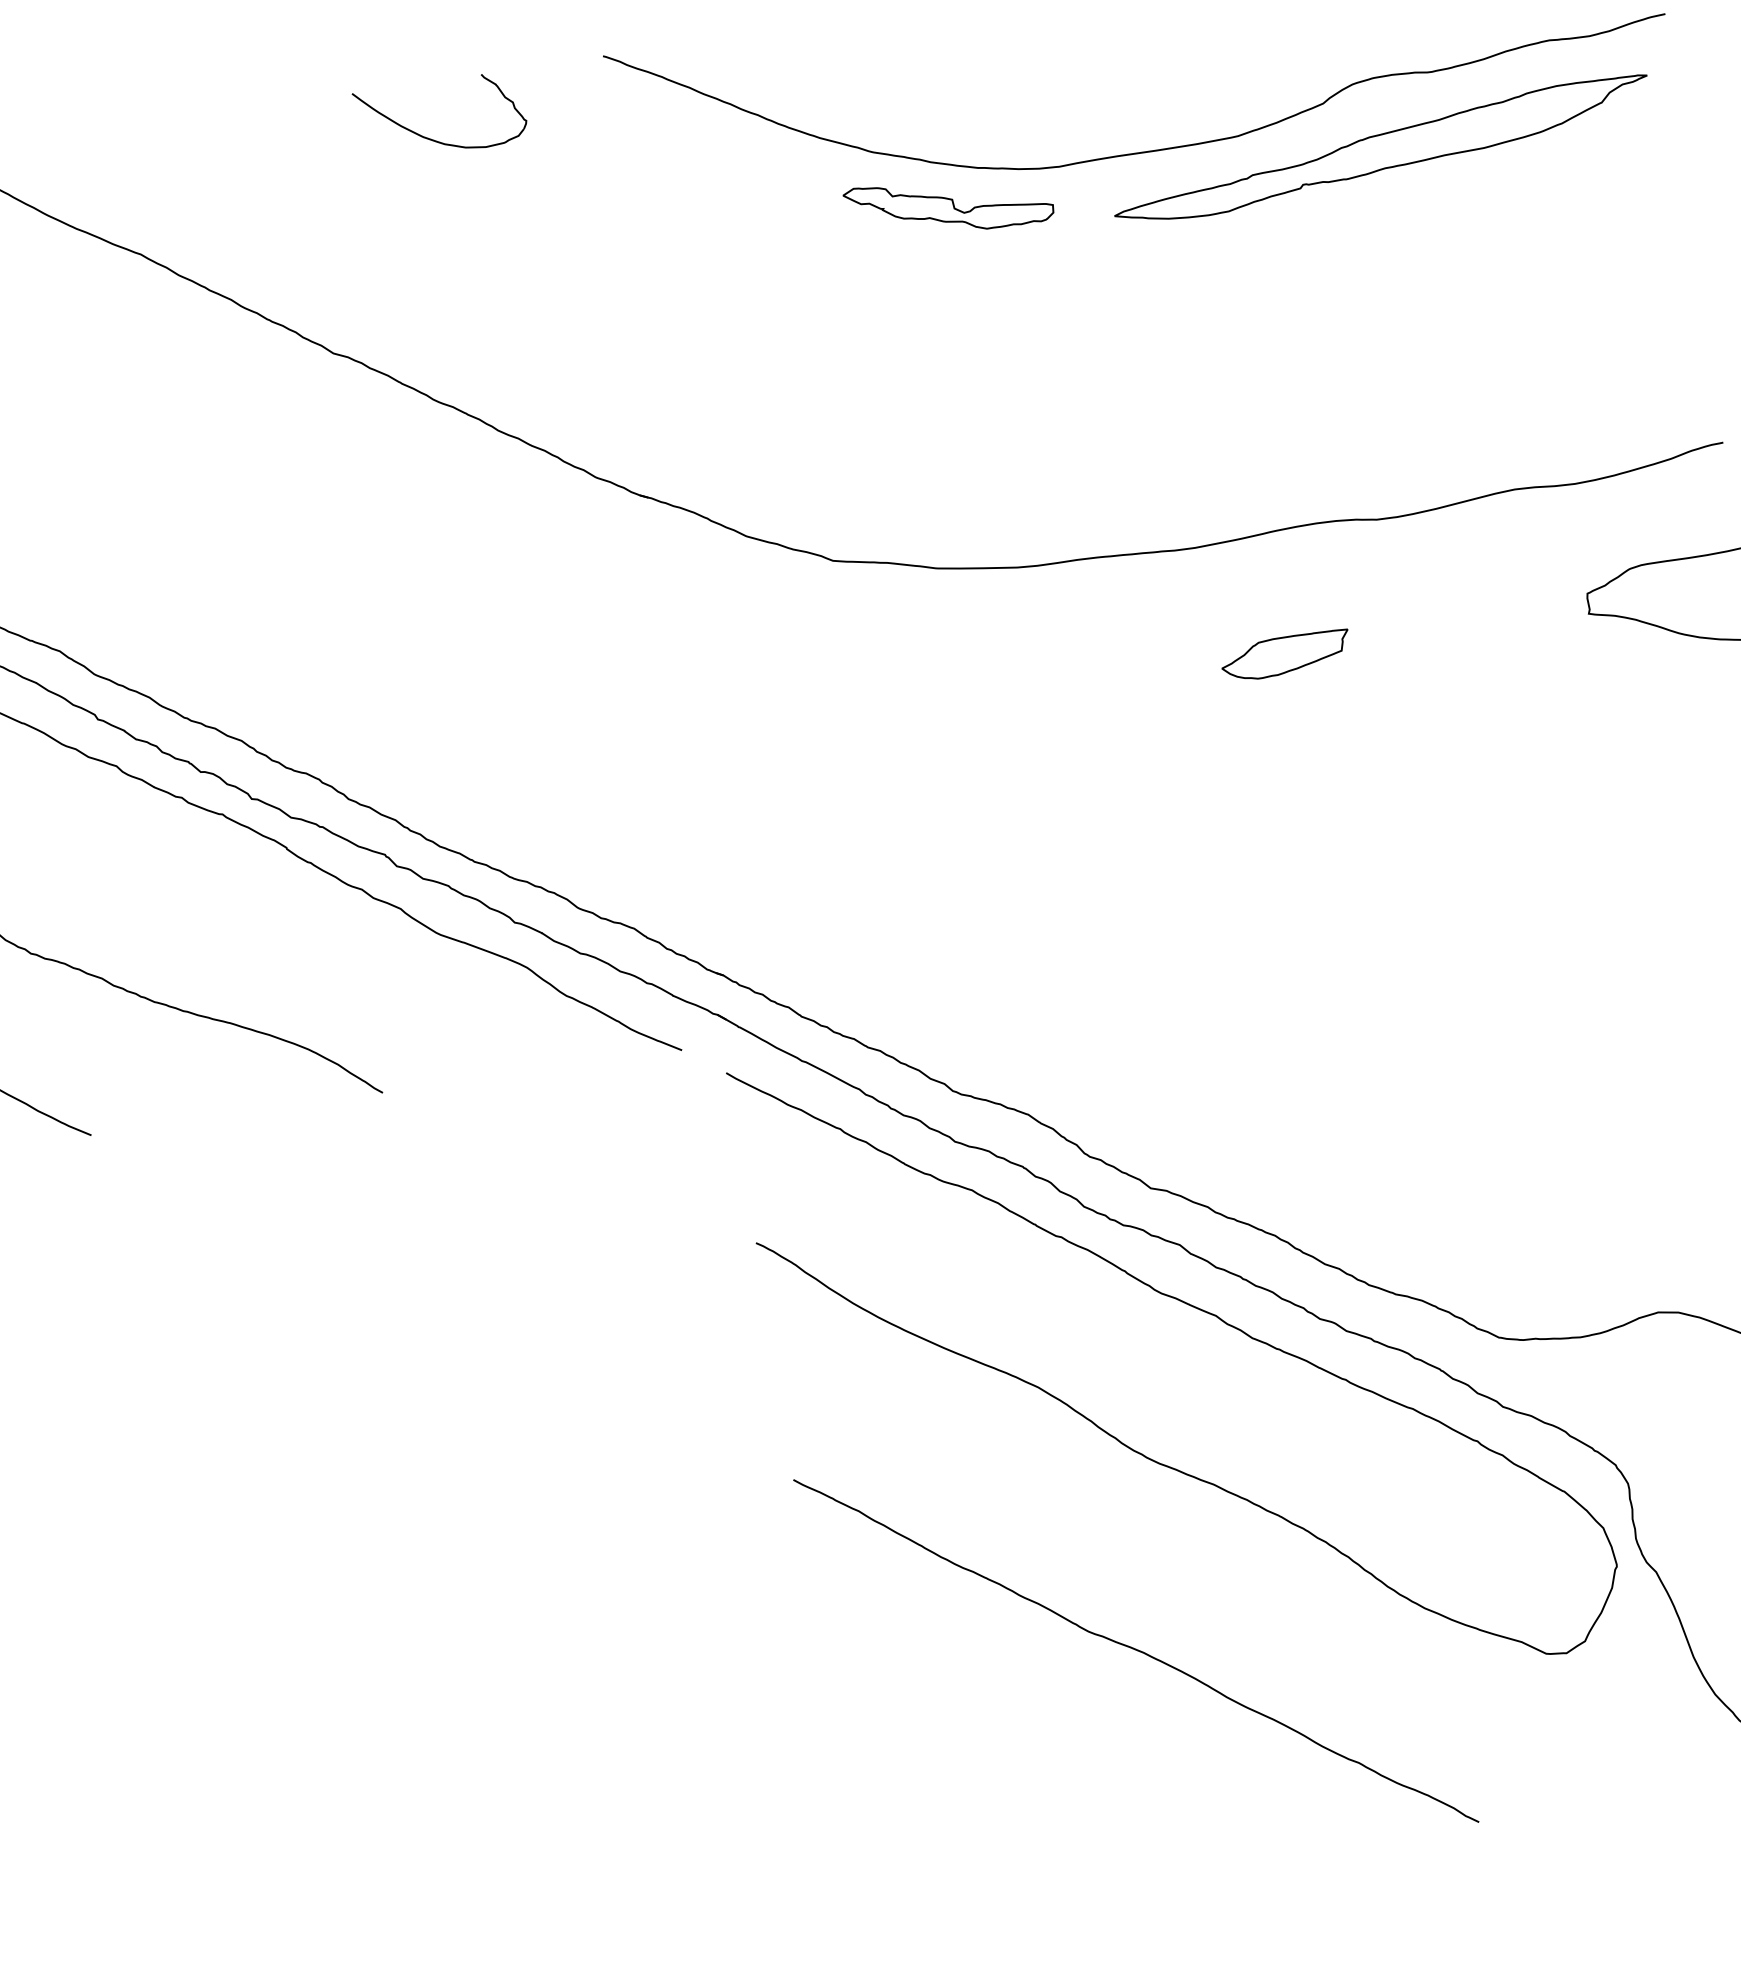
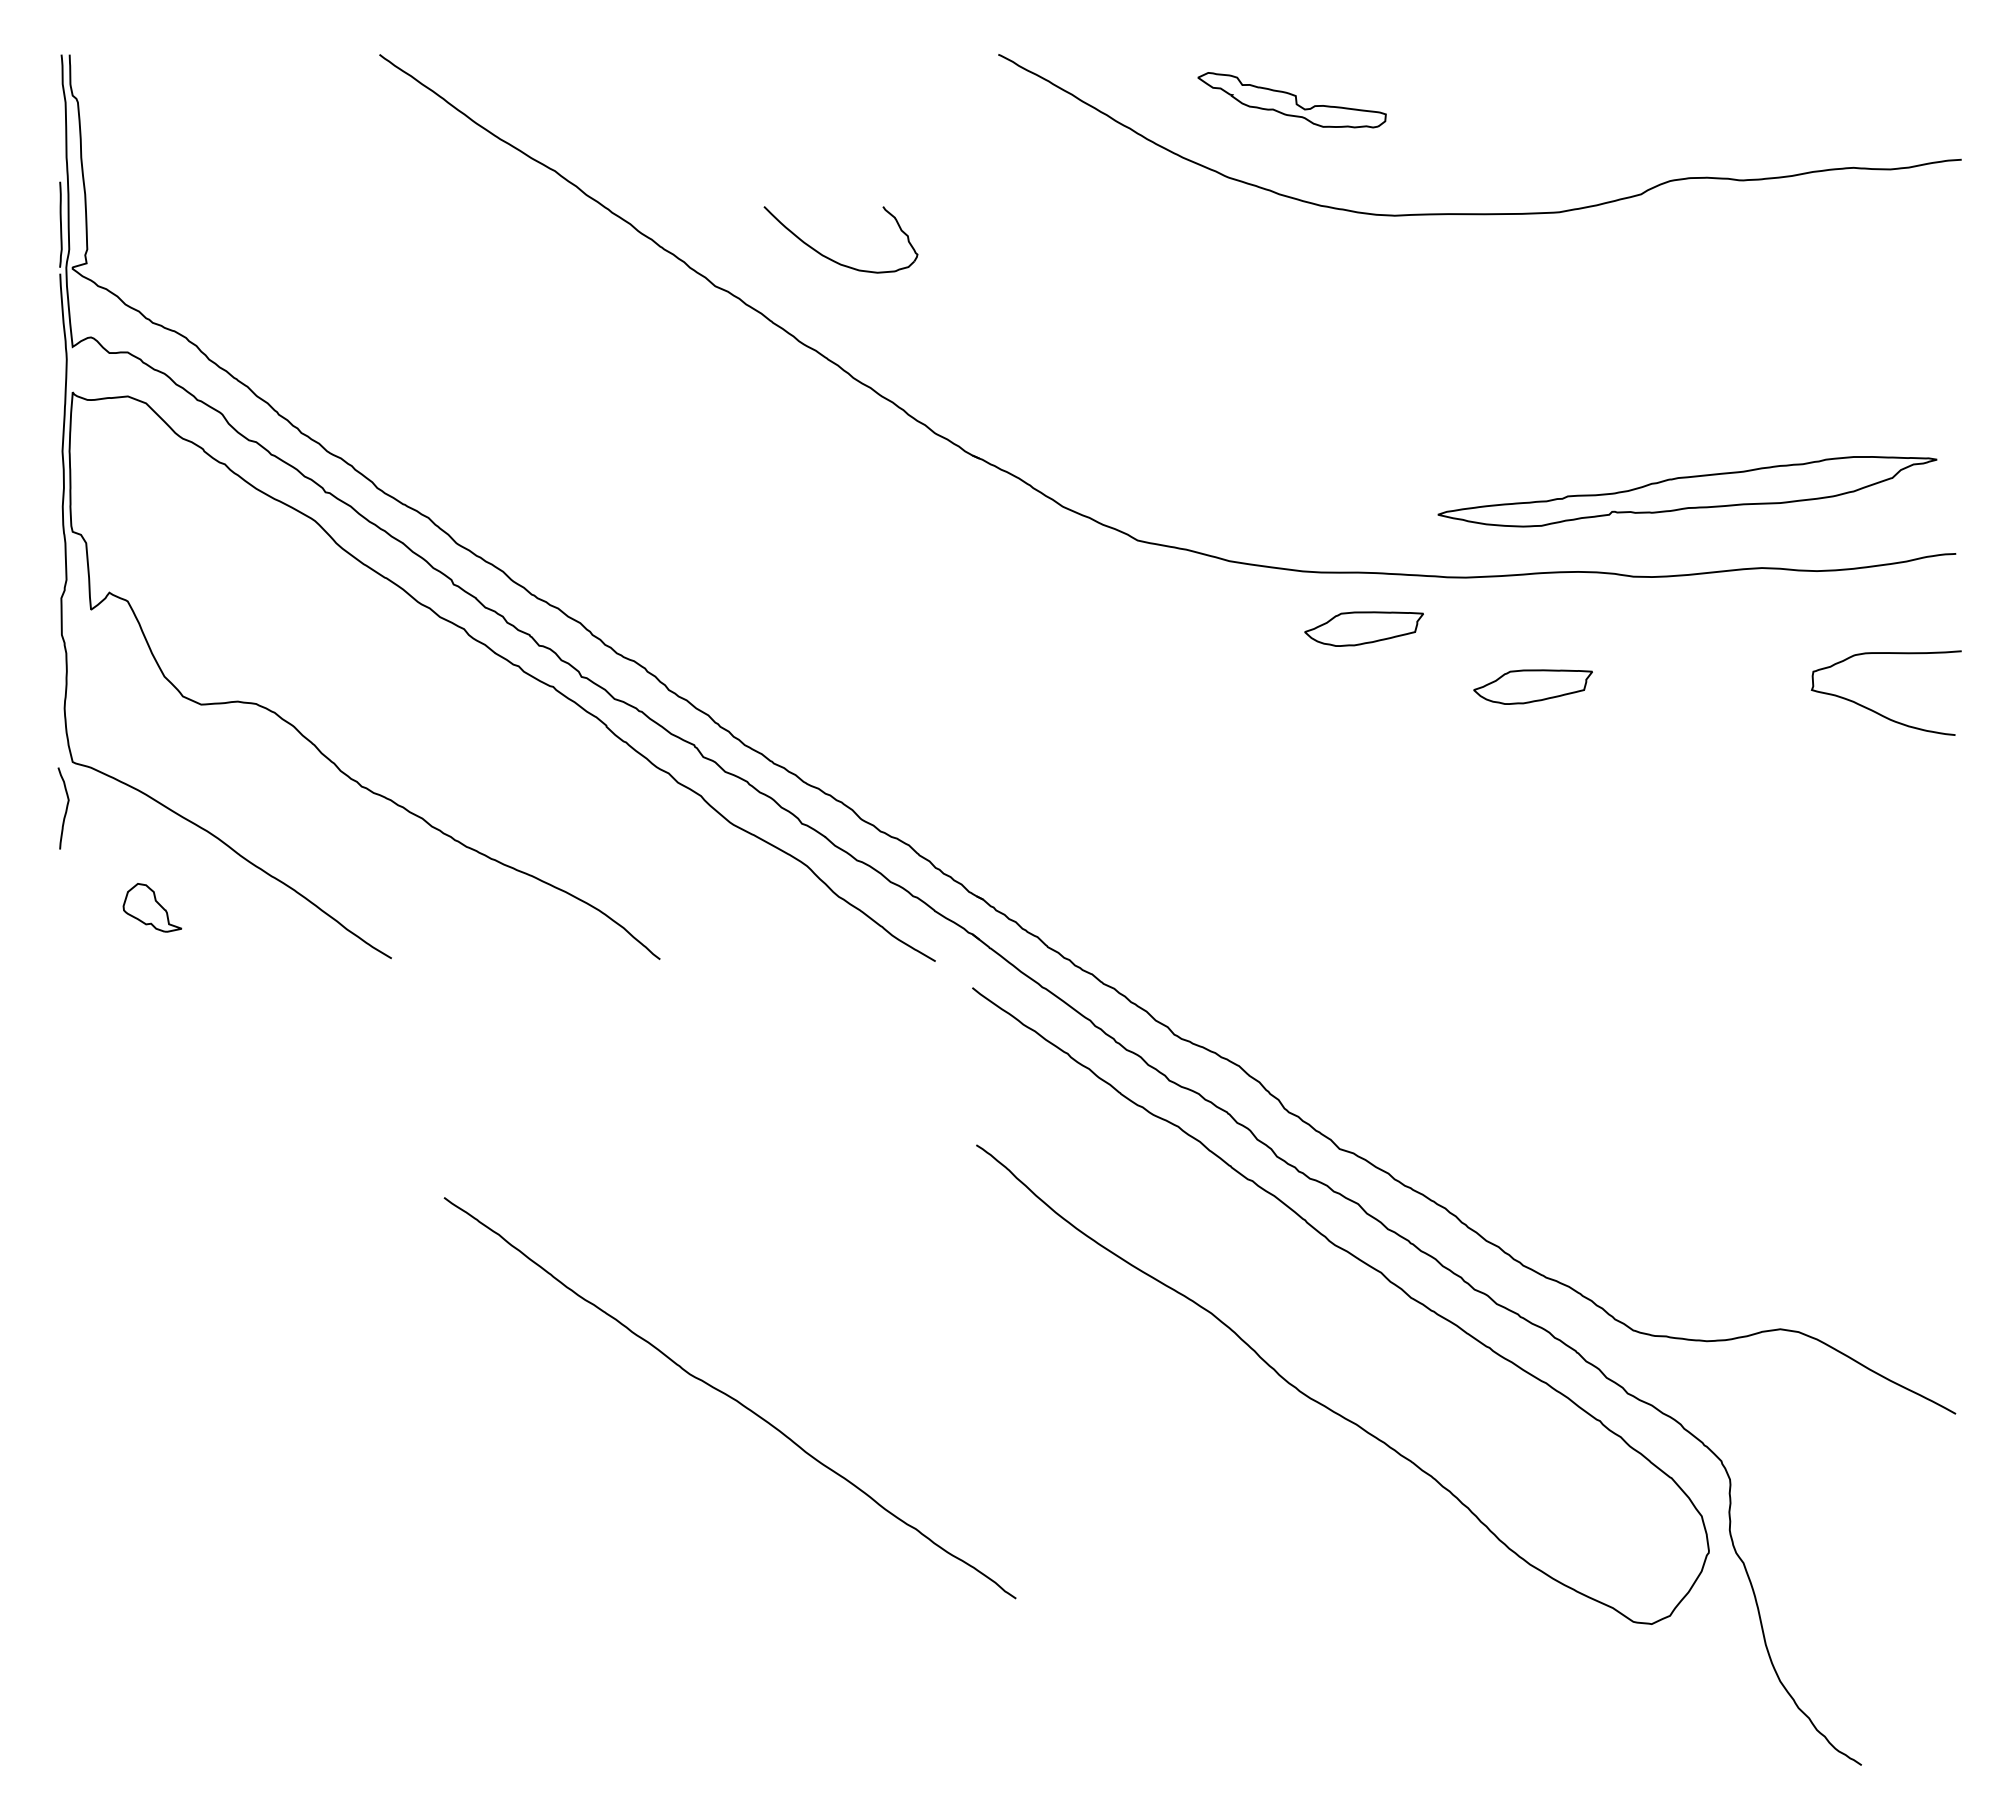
part: (431, 138) -> (829, 257), moved
part: (1381, 150) -> (1687, 491), moved
part: (948, 205) -> (1291, 100), moved
part: (1092, 619) -> (1363, 628), added
curve: (1135, 1650) -> (729, 1397), moved

